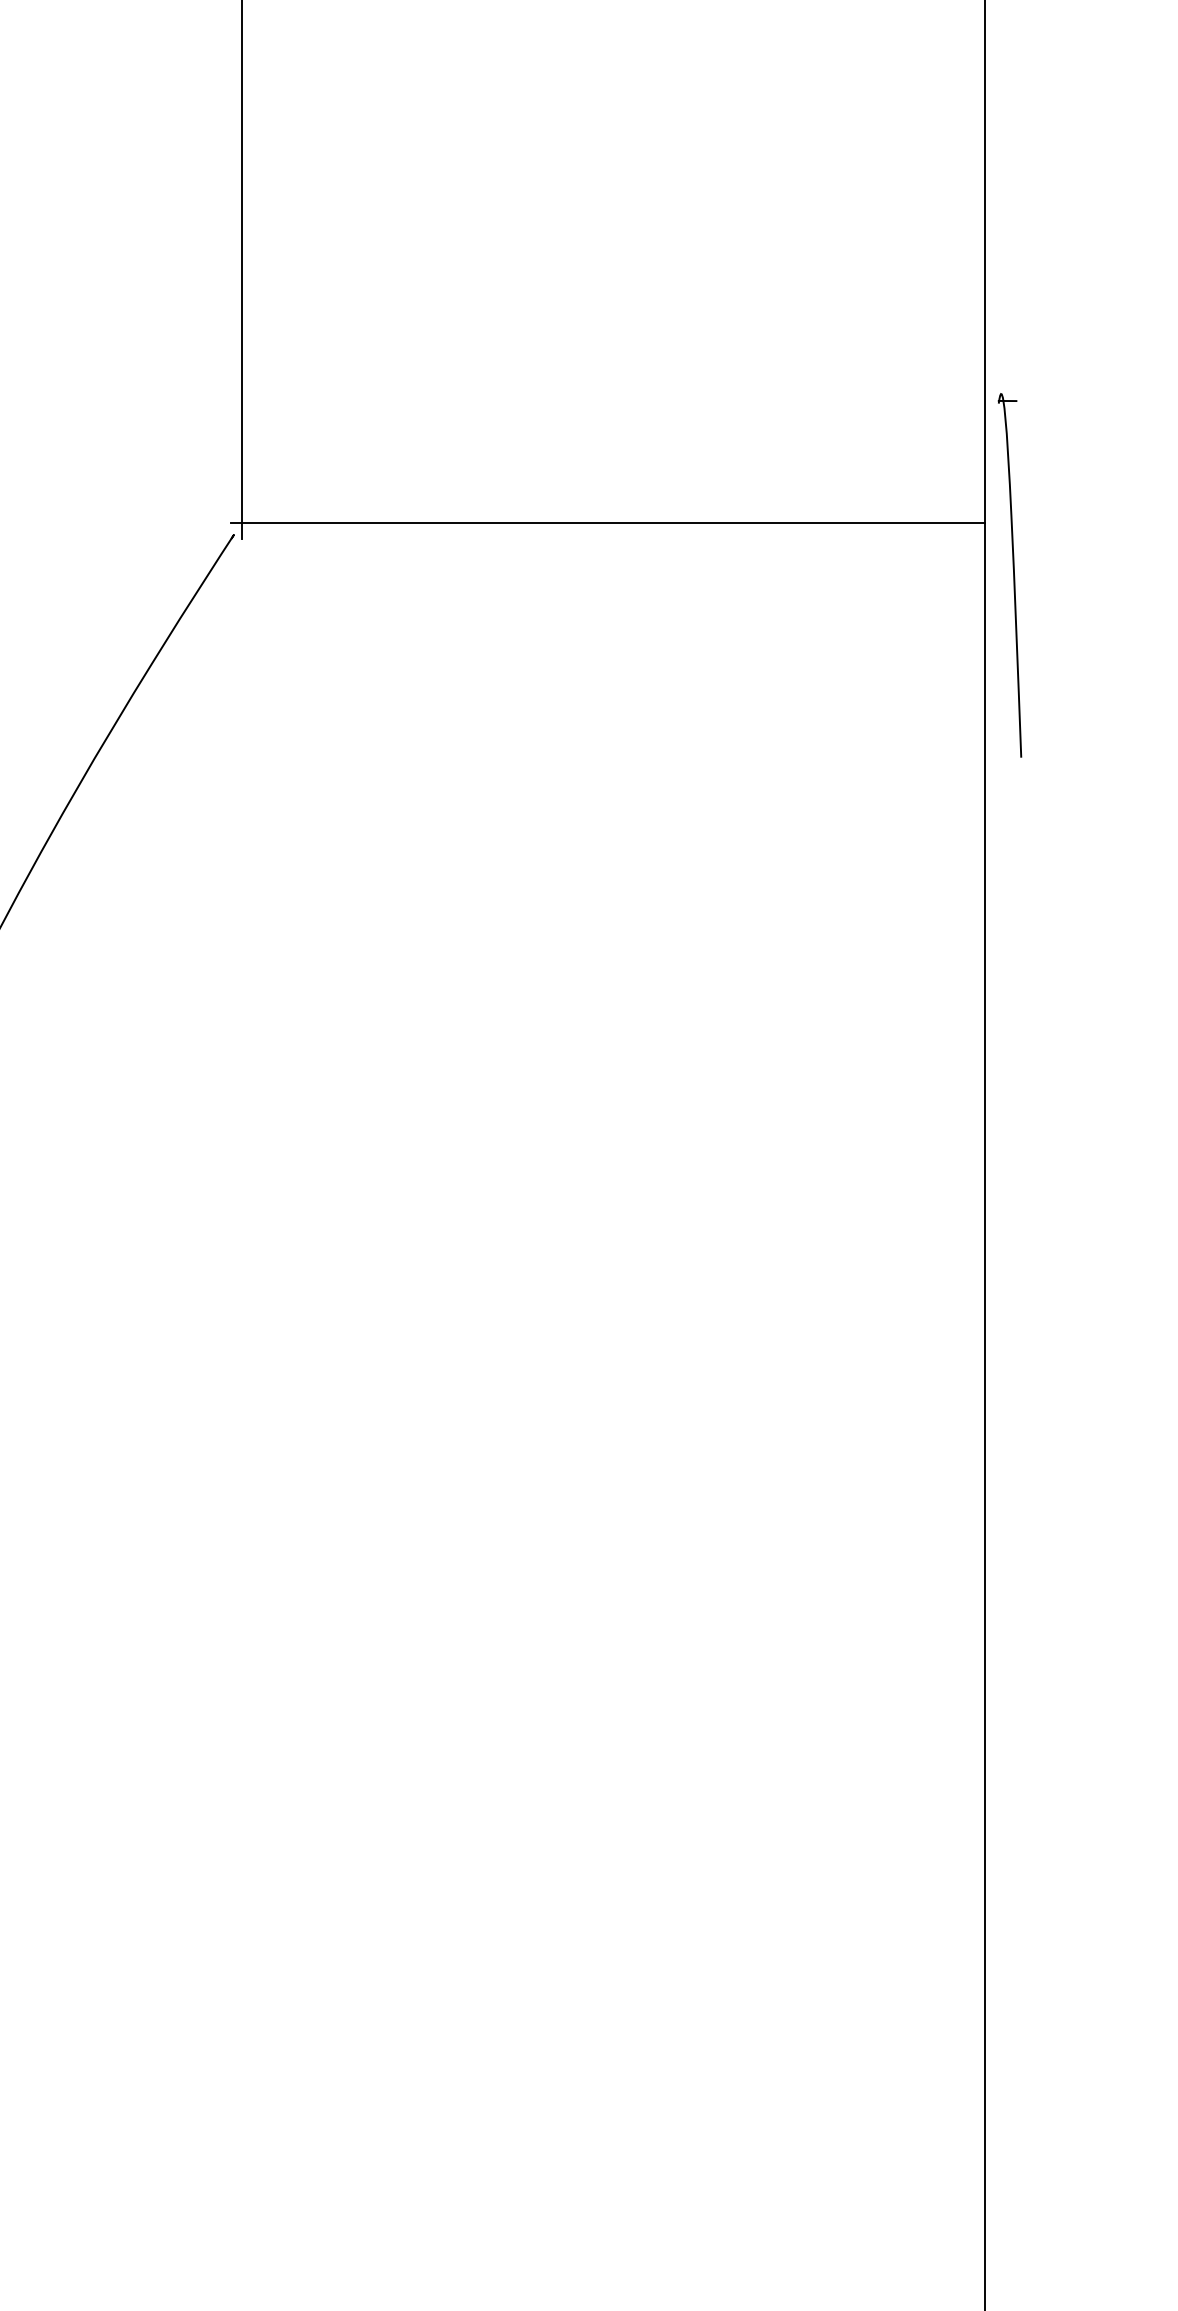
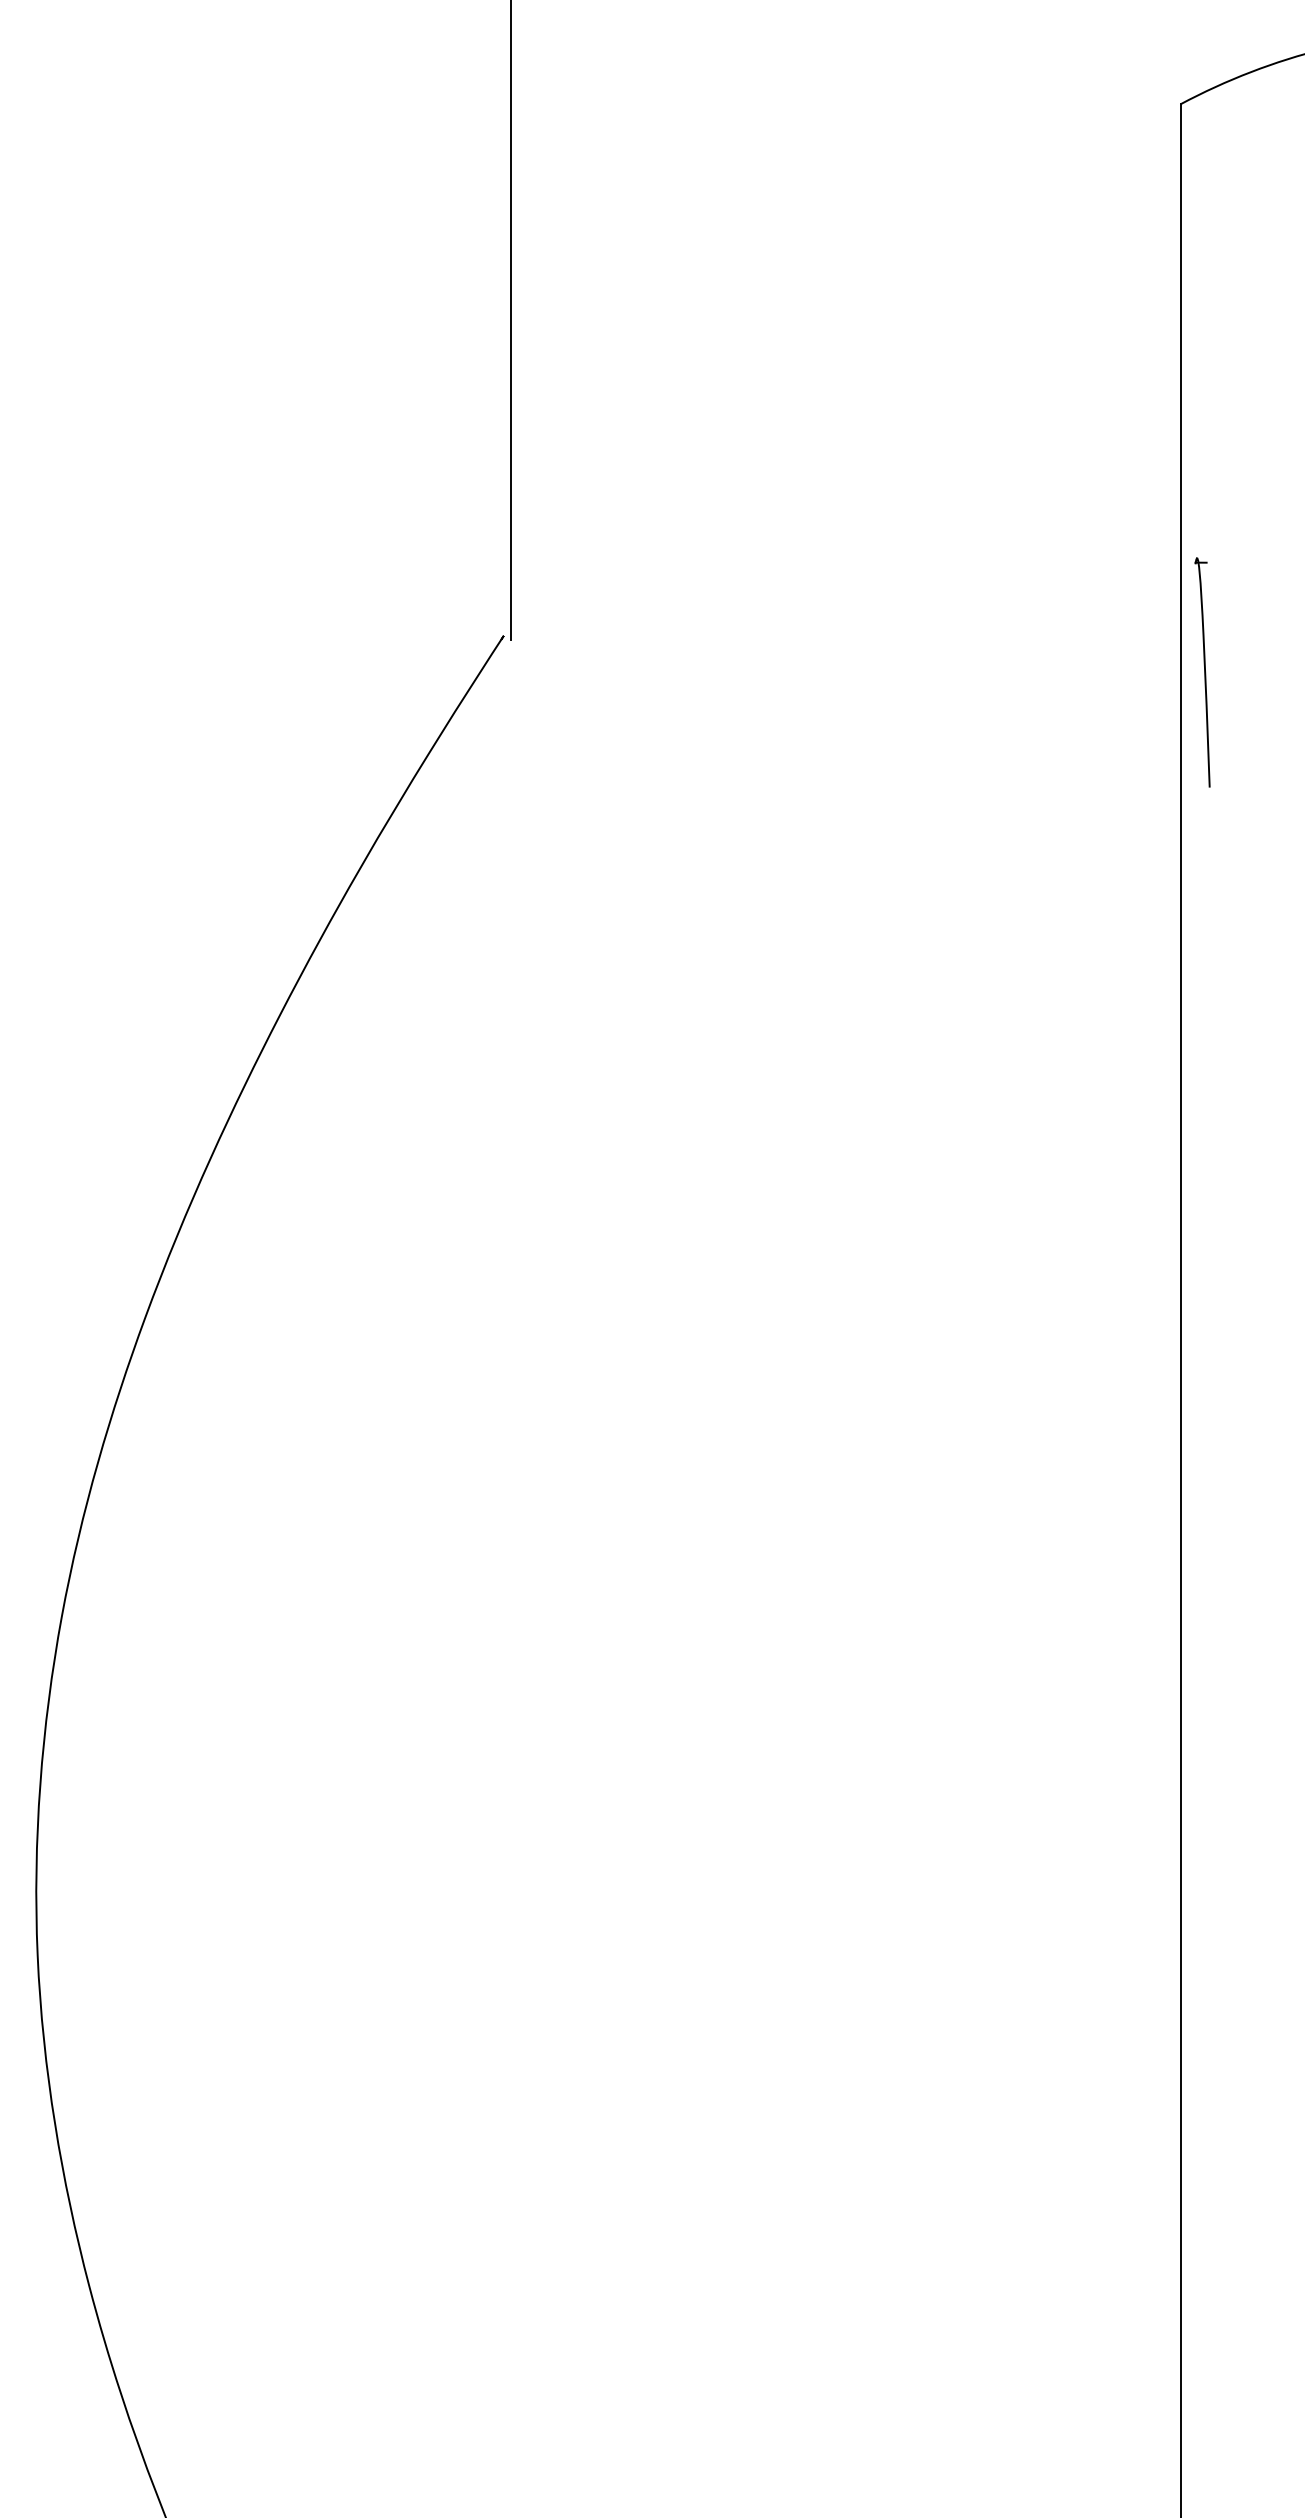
line: (607, 522) -> (840, 625), removed
part: (1009, 575) -> (1202, 672), size x0.7

